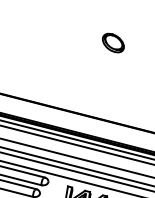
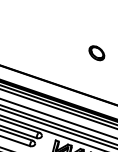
part: (112, 43) -> (96, 53), moved

